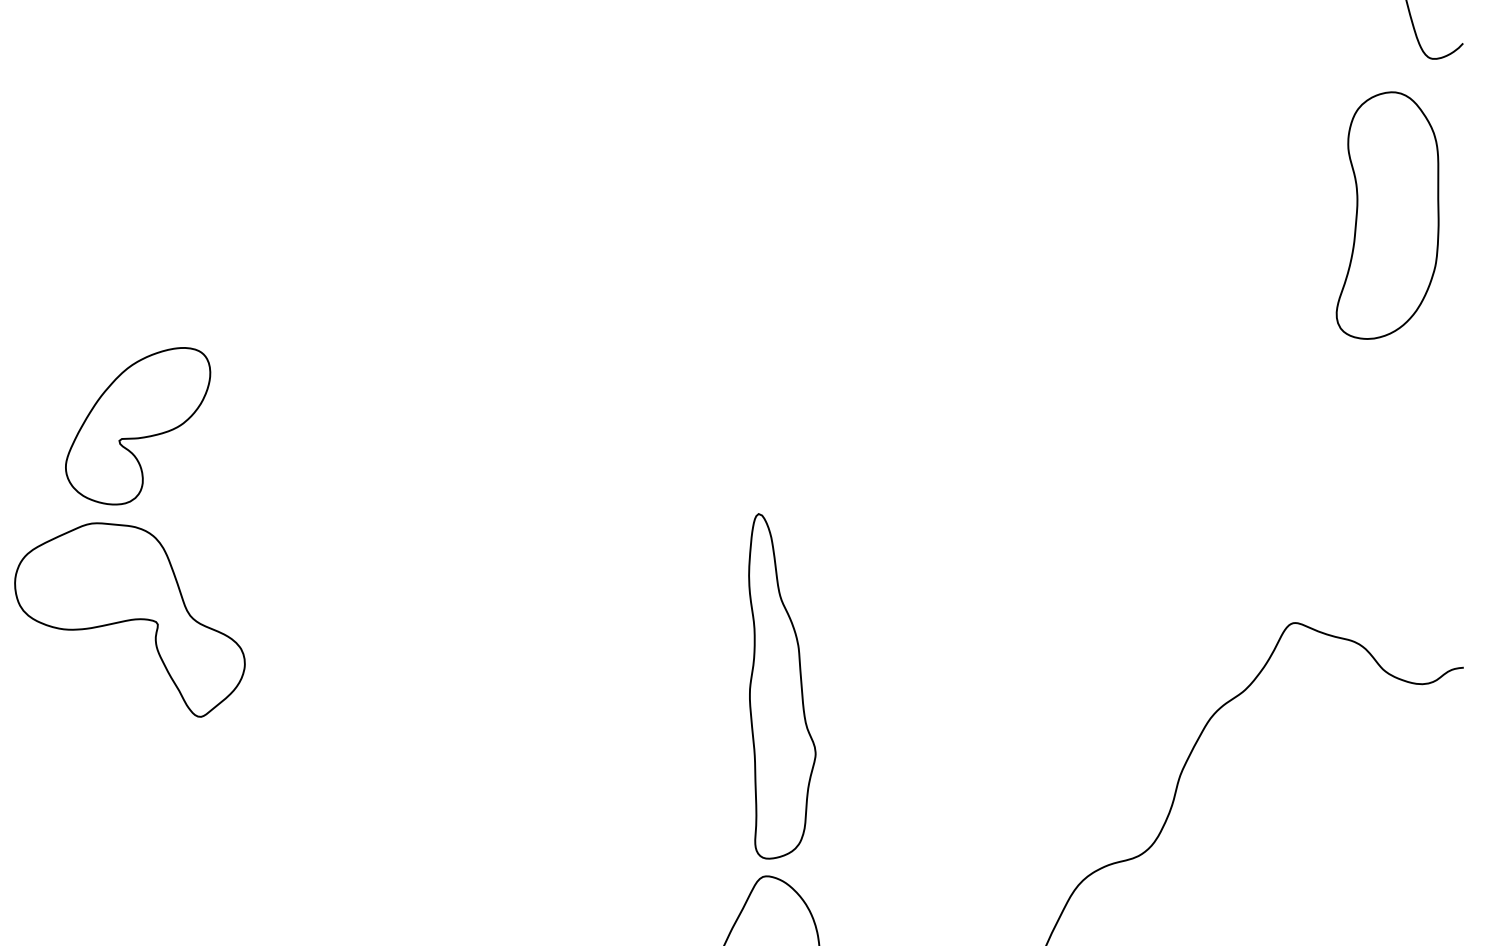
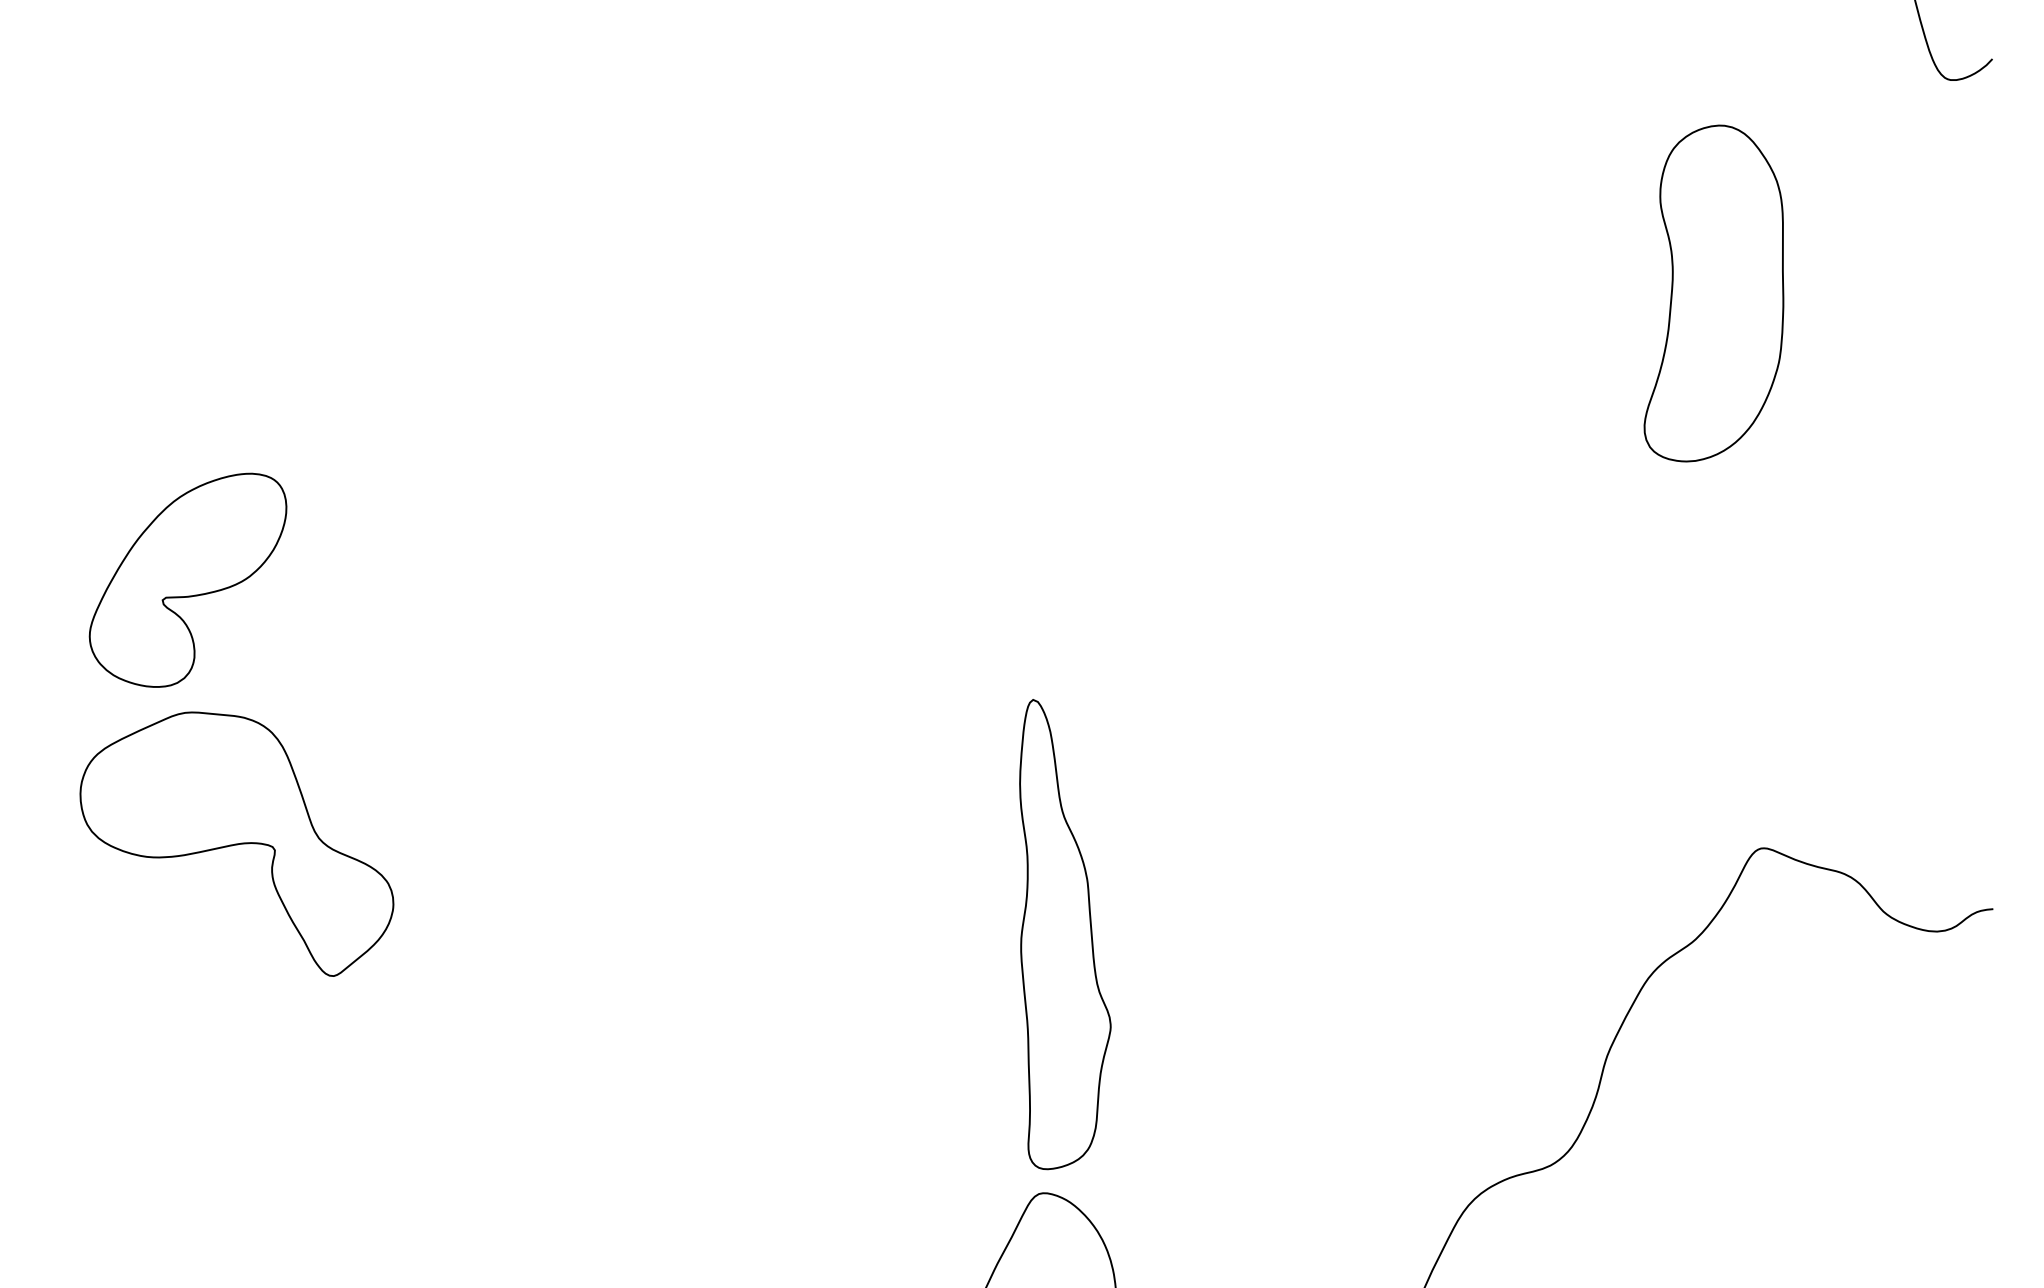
part: (1387, 215) -> (1713, 293), moved
part: (129, 619) -> (236, 843), moved

